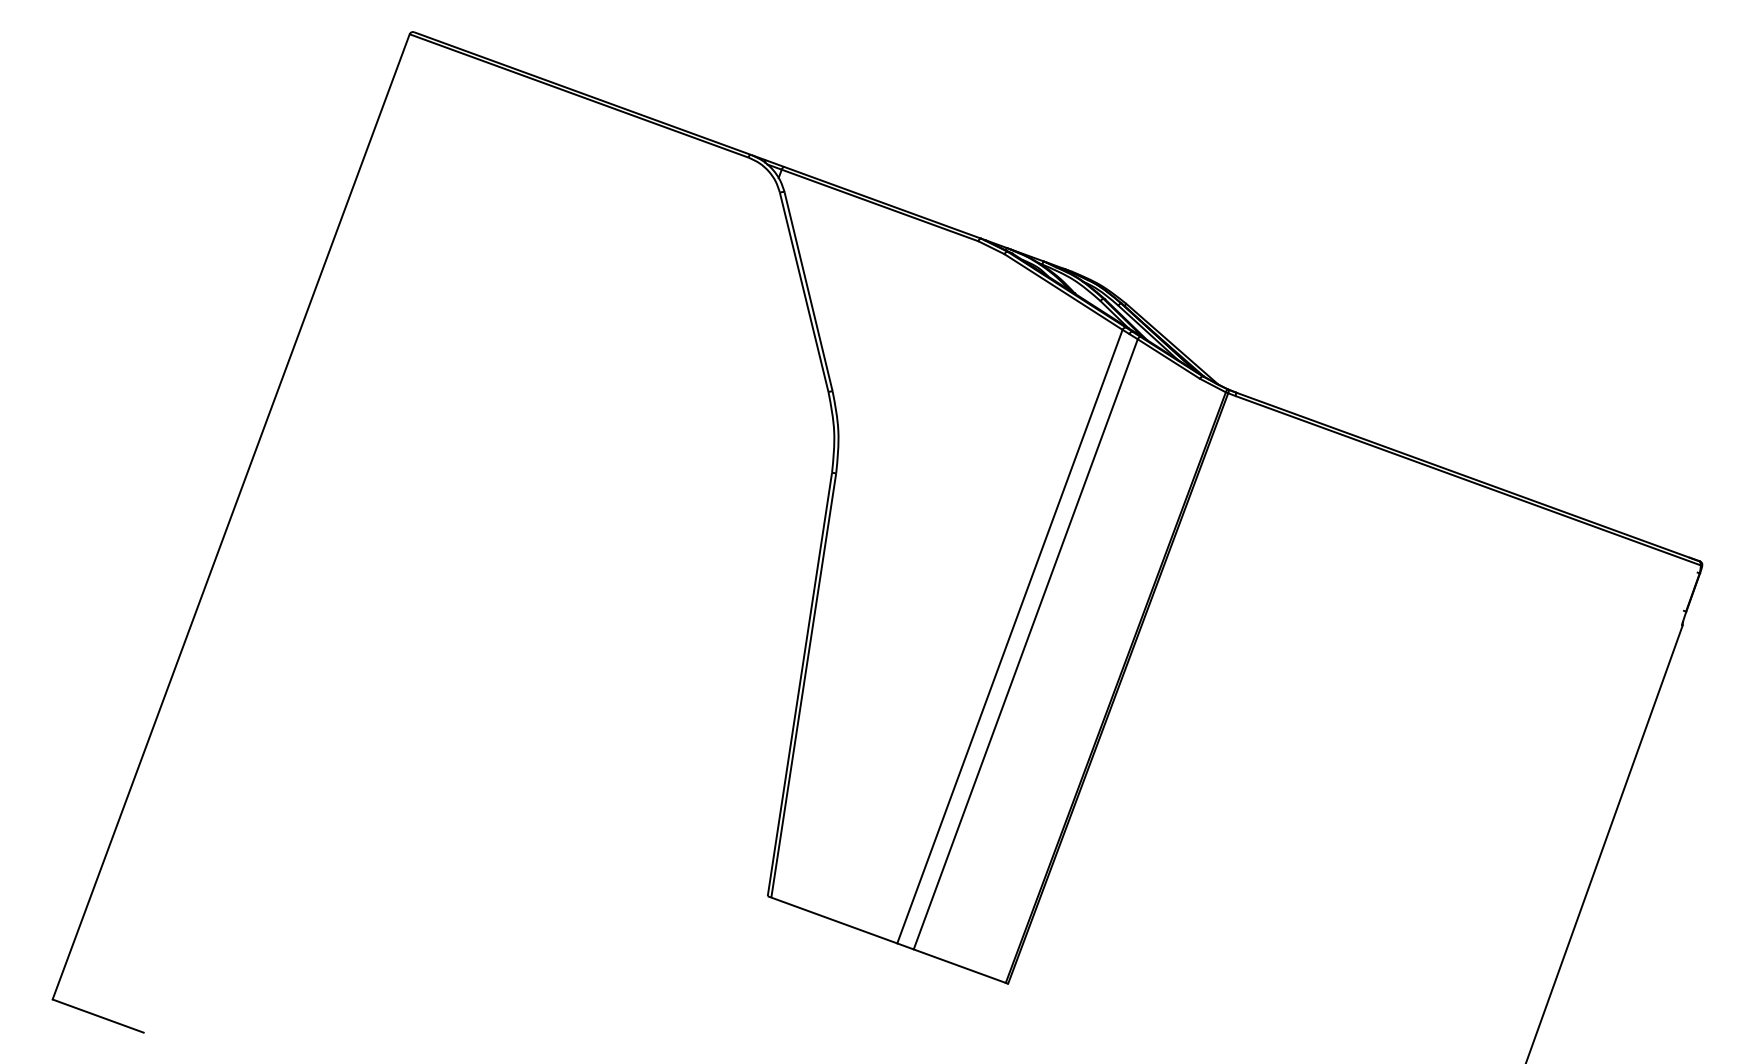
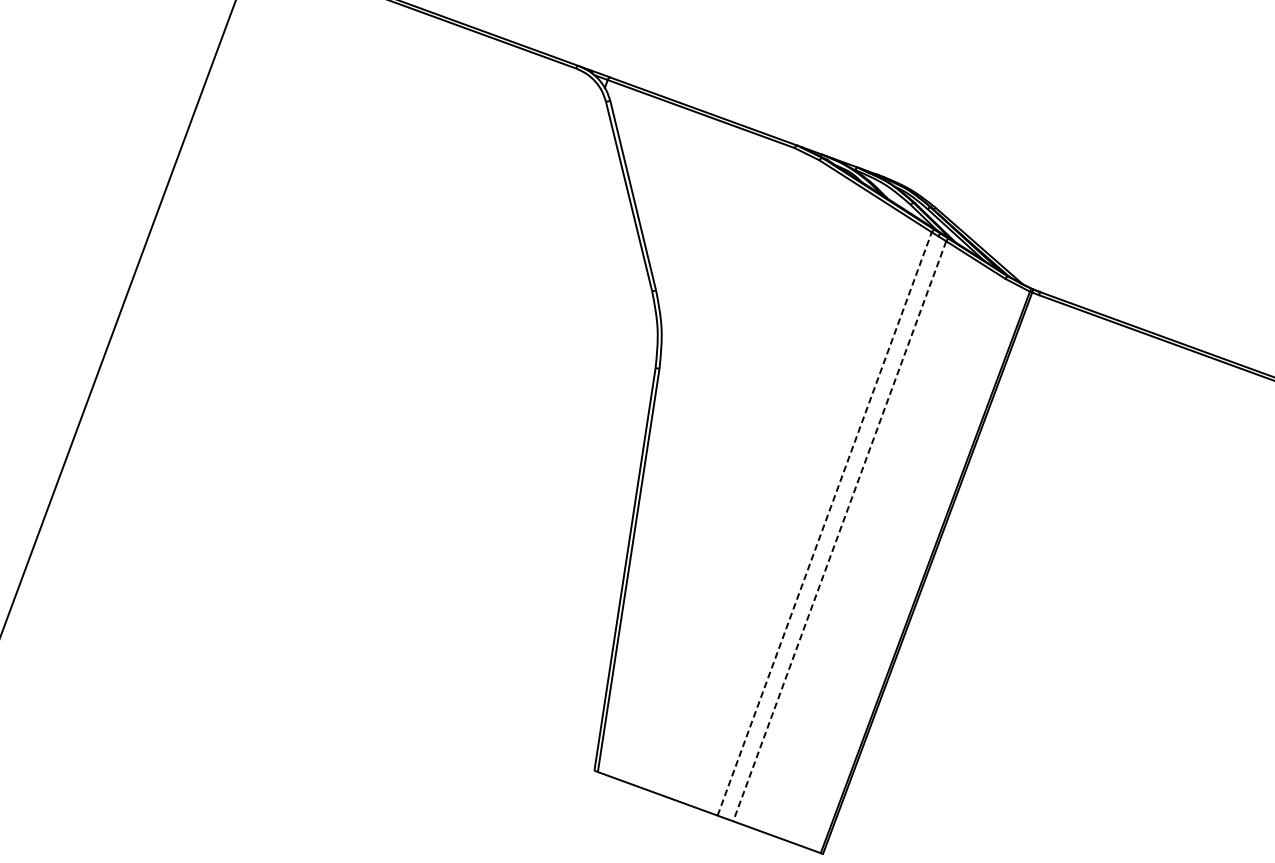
line: (1009, 636) -> (824, 523), solid -> dashed
line: (1025, 644) -> (839, 531), solid -> dashed

